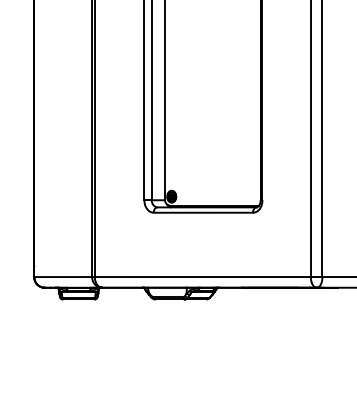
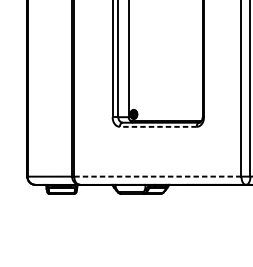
line: (203, 212) -> (158, 126), solid -> dashed
line: (203, 277) -> (158, 176), solid -> dashed

